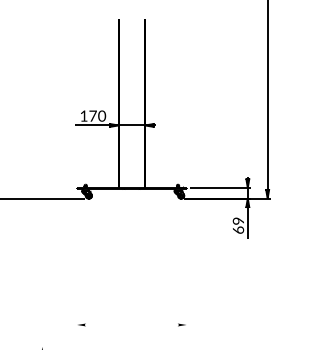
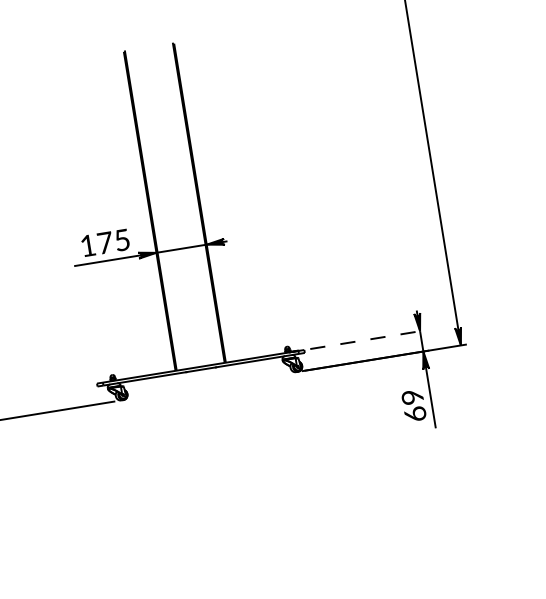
text: (102, 115) -> (122, 238), 170 -> 175
line: (220, 187) -> (368, 338), solid -> dashed

